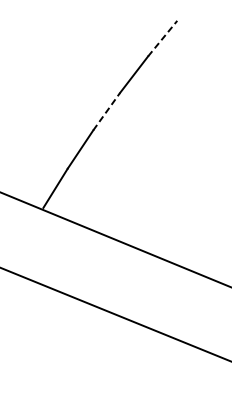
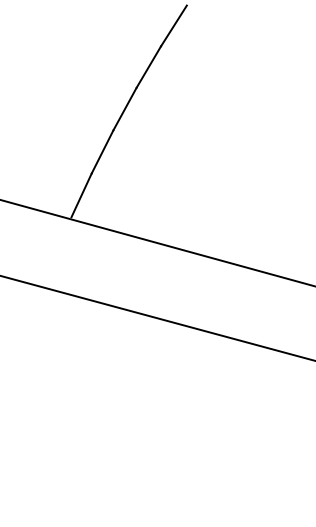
line: (163, 38) -> (174, 25), dashed -> solid
line: (107, 111) -> (125, 108), dashed -> solid

